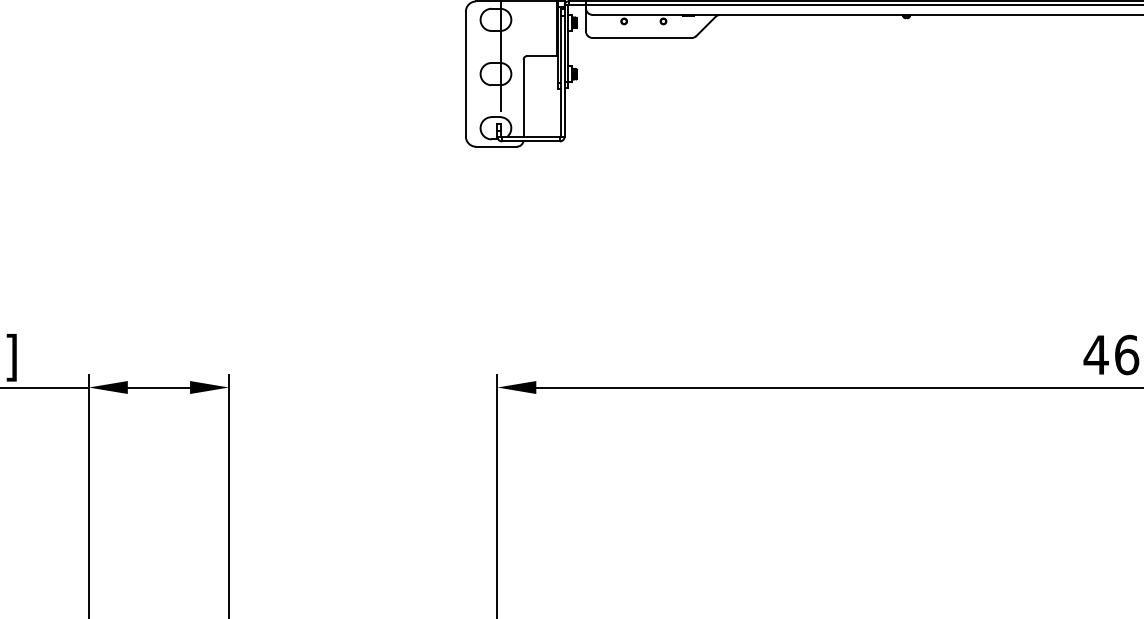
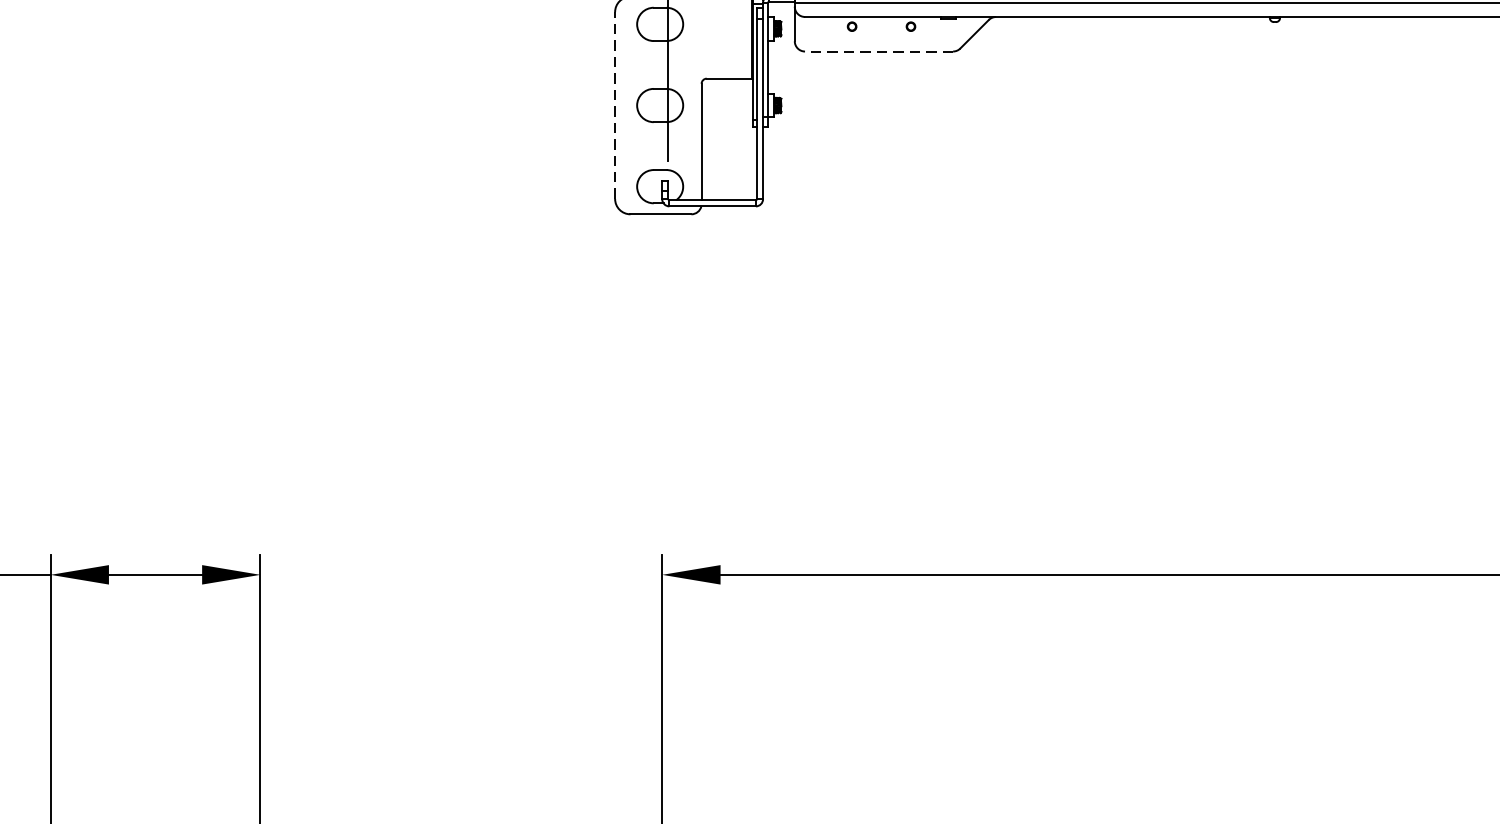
line: (641, 38) -> (878, 52), solid -> dashed
line: (465, 73) -> (614, 104), solid -> dashed

